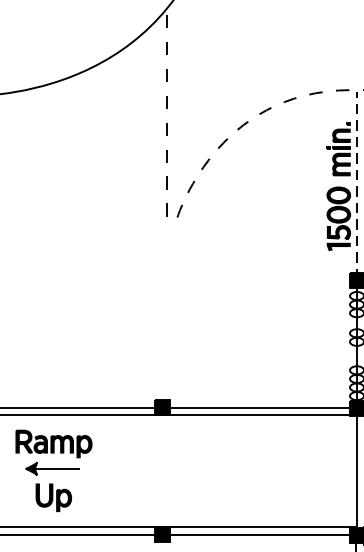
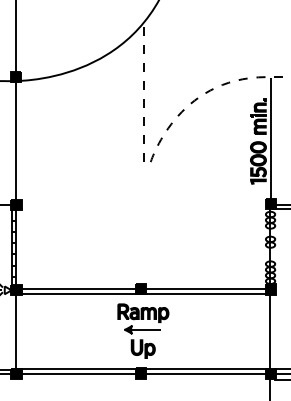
line: (356, 185) -> (270, 140), dashed -> solid
part: (54, 469) -> (143, 330), moved

